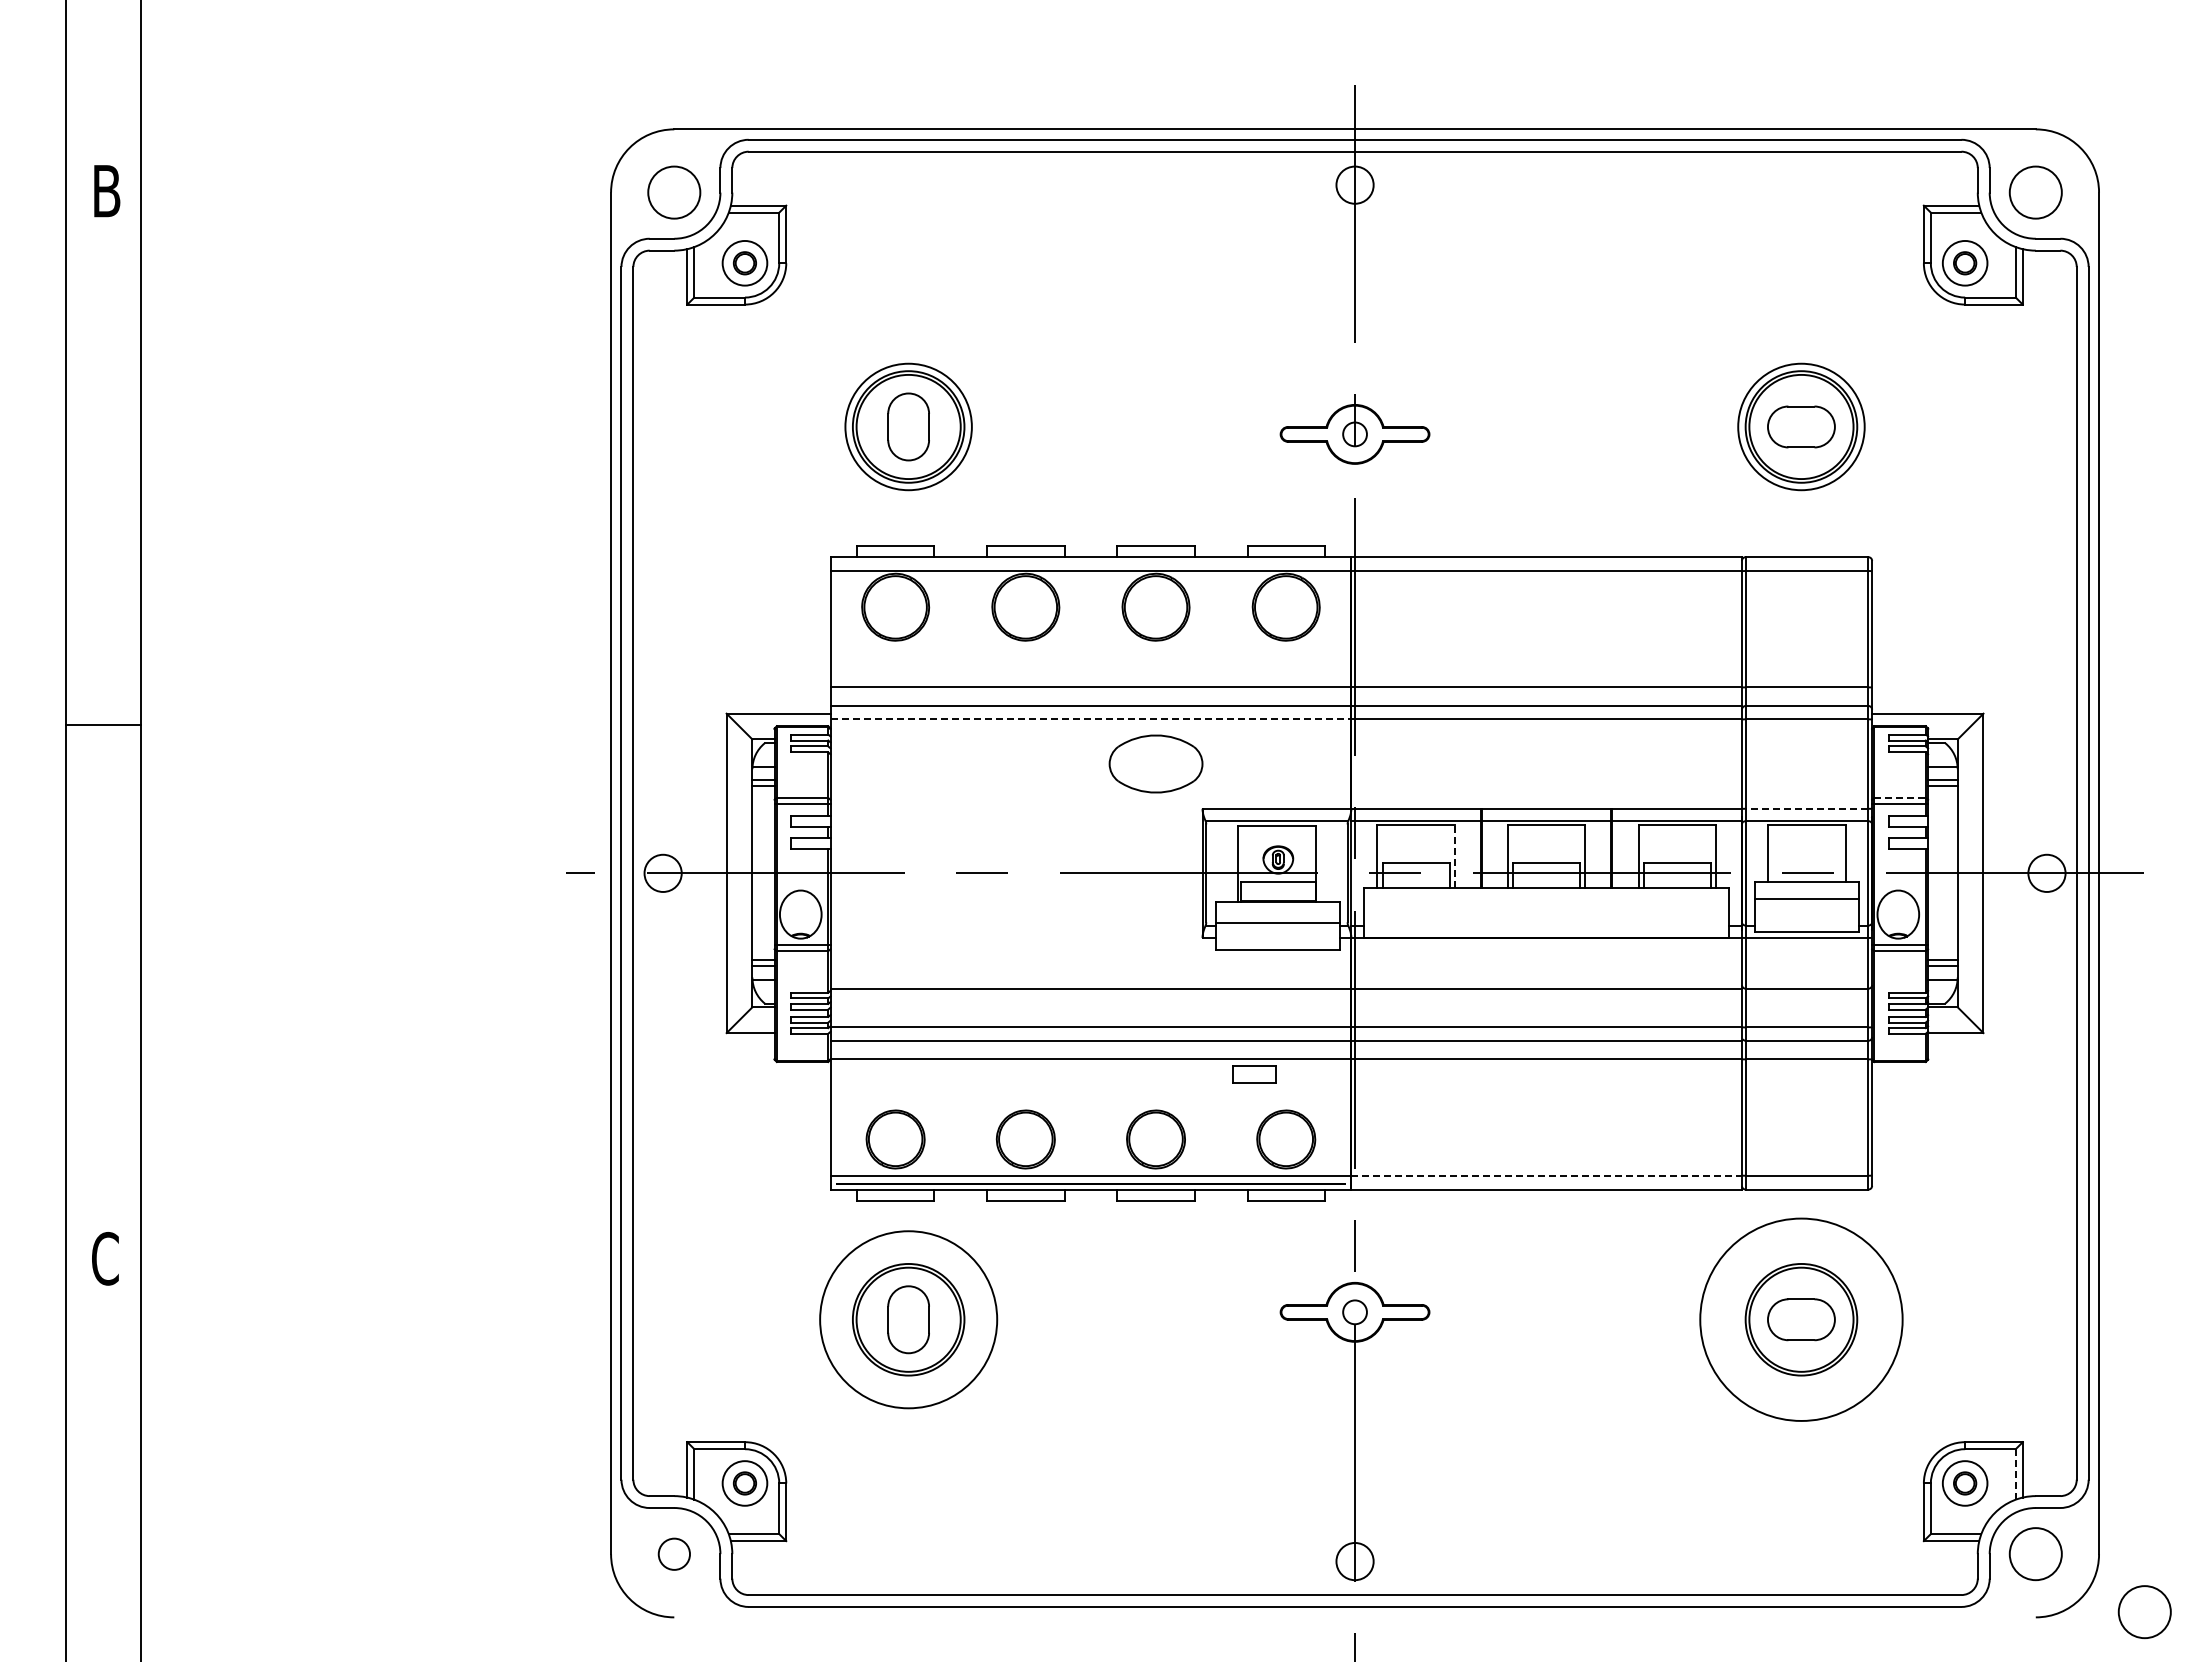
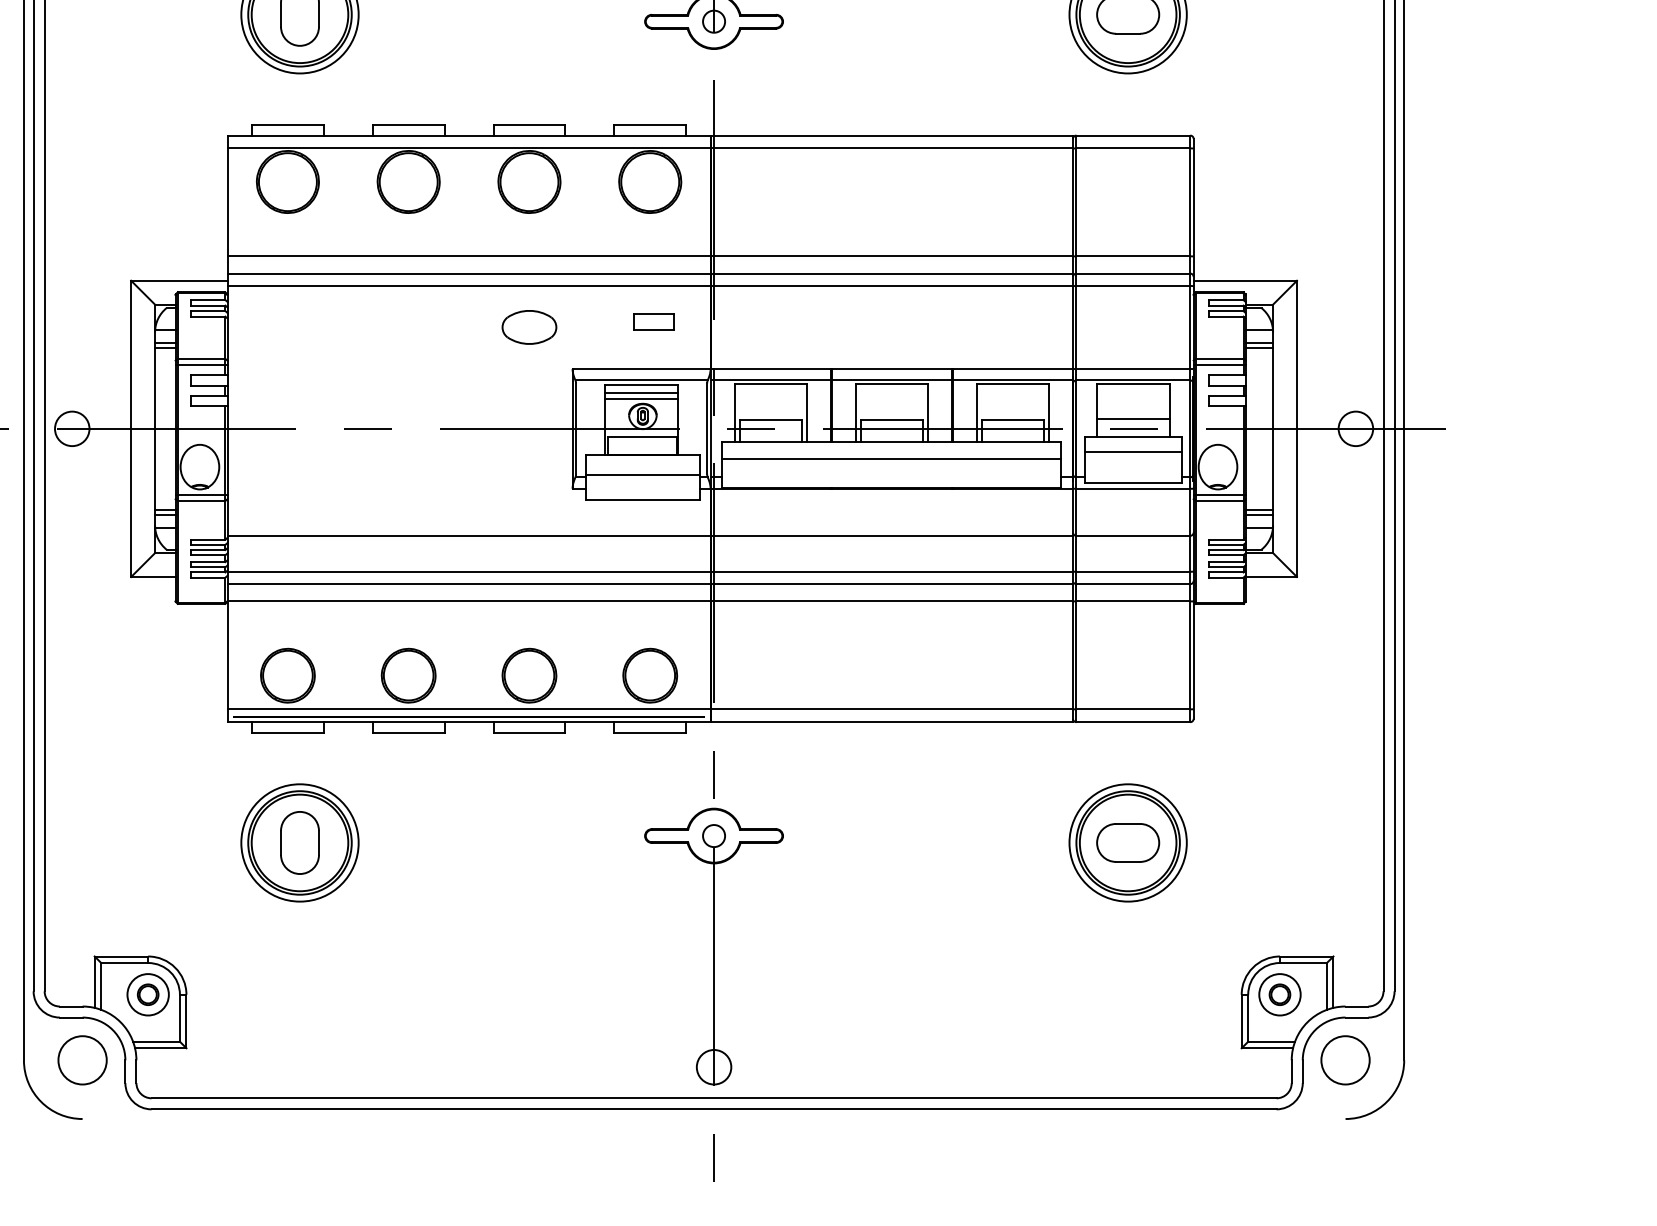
line: (1091, 719) -> (469, 286), dashed -> solid
part: (1155, 763) -> (528, 326), size x0.62
line: (1900, 797) -> (1220, 358), dashed -> solid
line: (1806, 808) -> (1132, 368), dashed -> solid
line: (1276, 834) -> (641, 392), added
line: (1276, 841) -> (641, 399), added
line: (1454, 855) -> (806, 412), dashed -> solid
line: (1806, 862) -> (1132, 418), added
line: (1546, 905) -> (891, 458), added
part: (1254, 1074) -> (654, 322), moved
line: (1547, 1175) -> (892, 709), dashed -> solid
circle: (908, 1319) -> (299, 842), size x0.71
circle: (1801, 1319) -> (1128, 842), size x0.62
line: (2015, 1473) -> (1326, 985), dashed -> solid
circle: (674, 1554) -> (82, 1060), size x1.67
circle: (2144, 1612) -> (1446, 1114), removed

